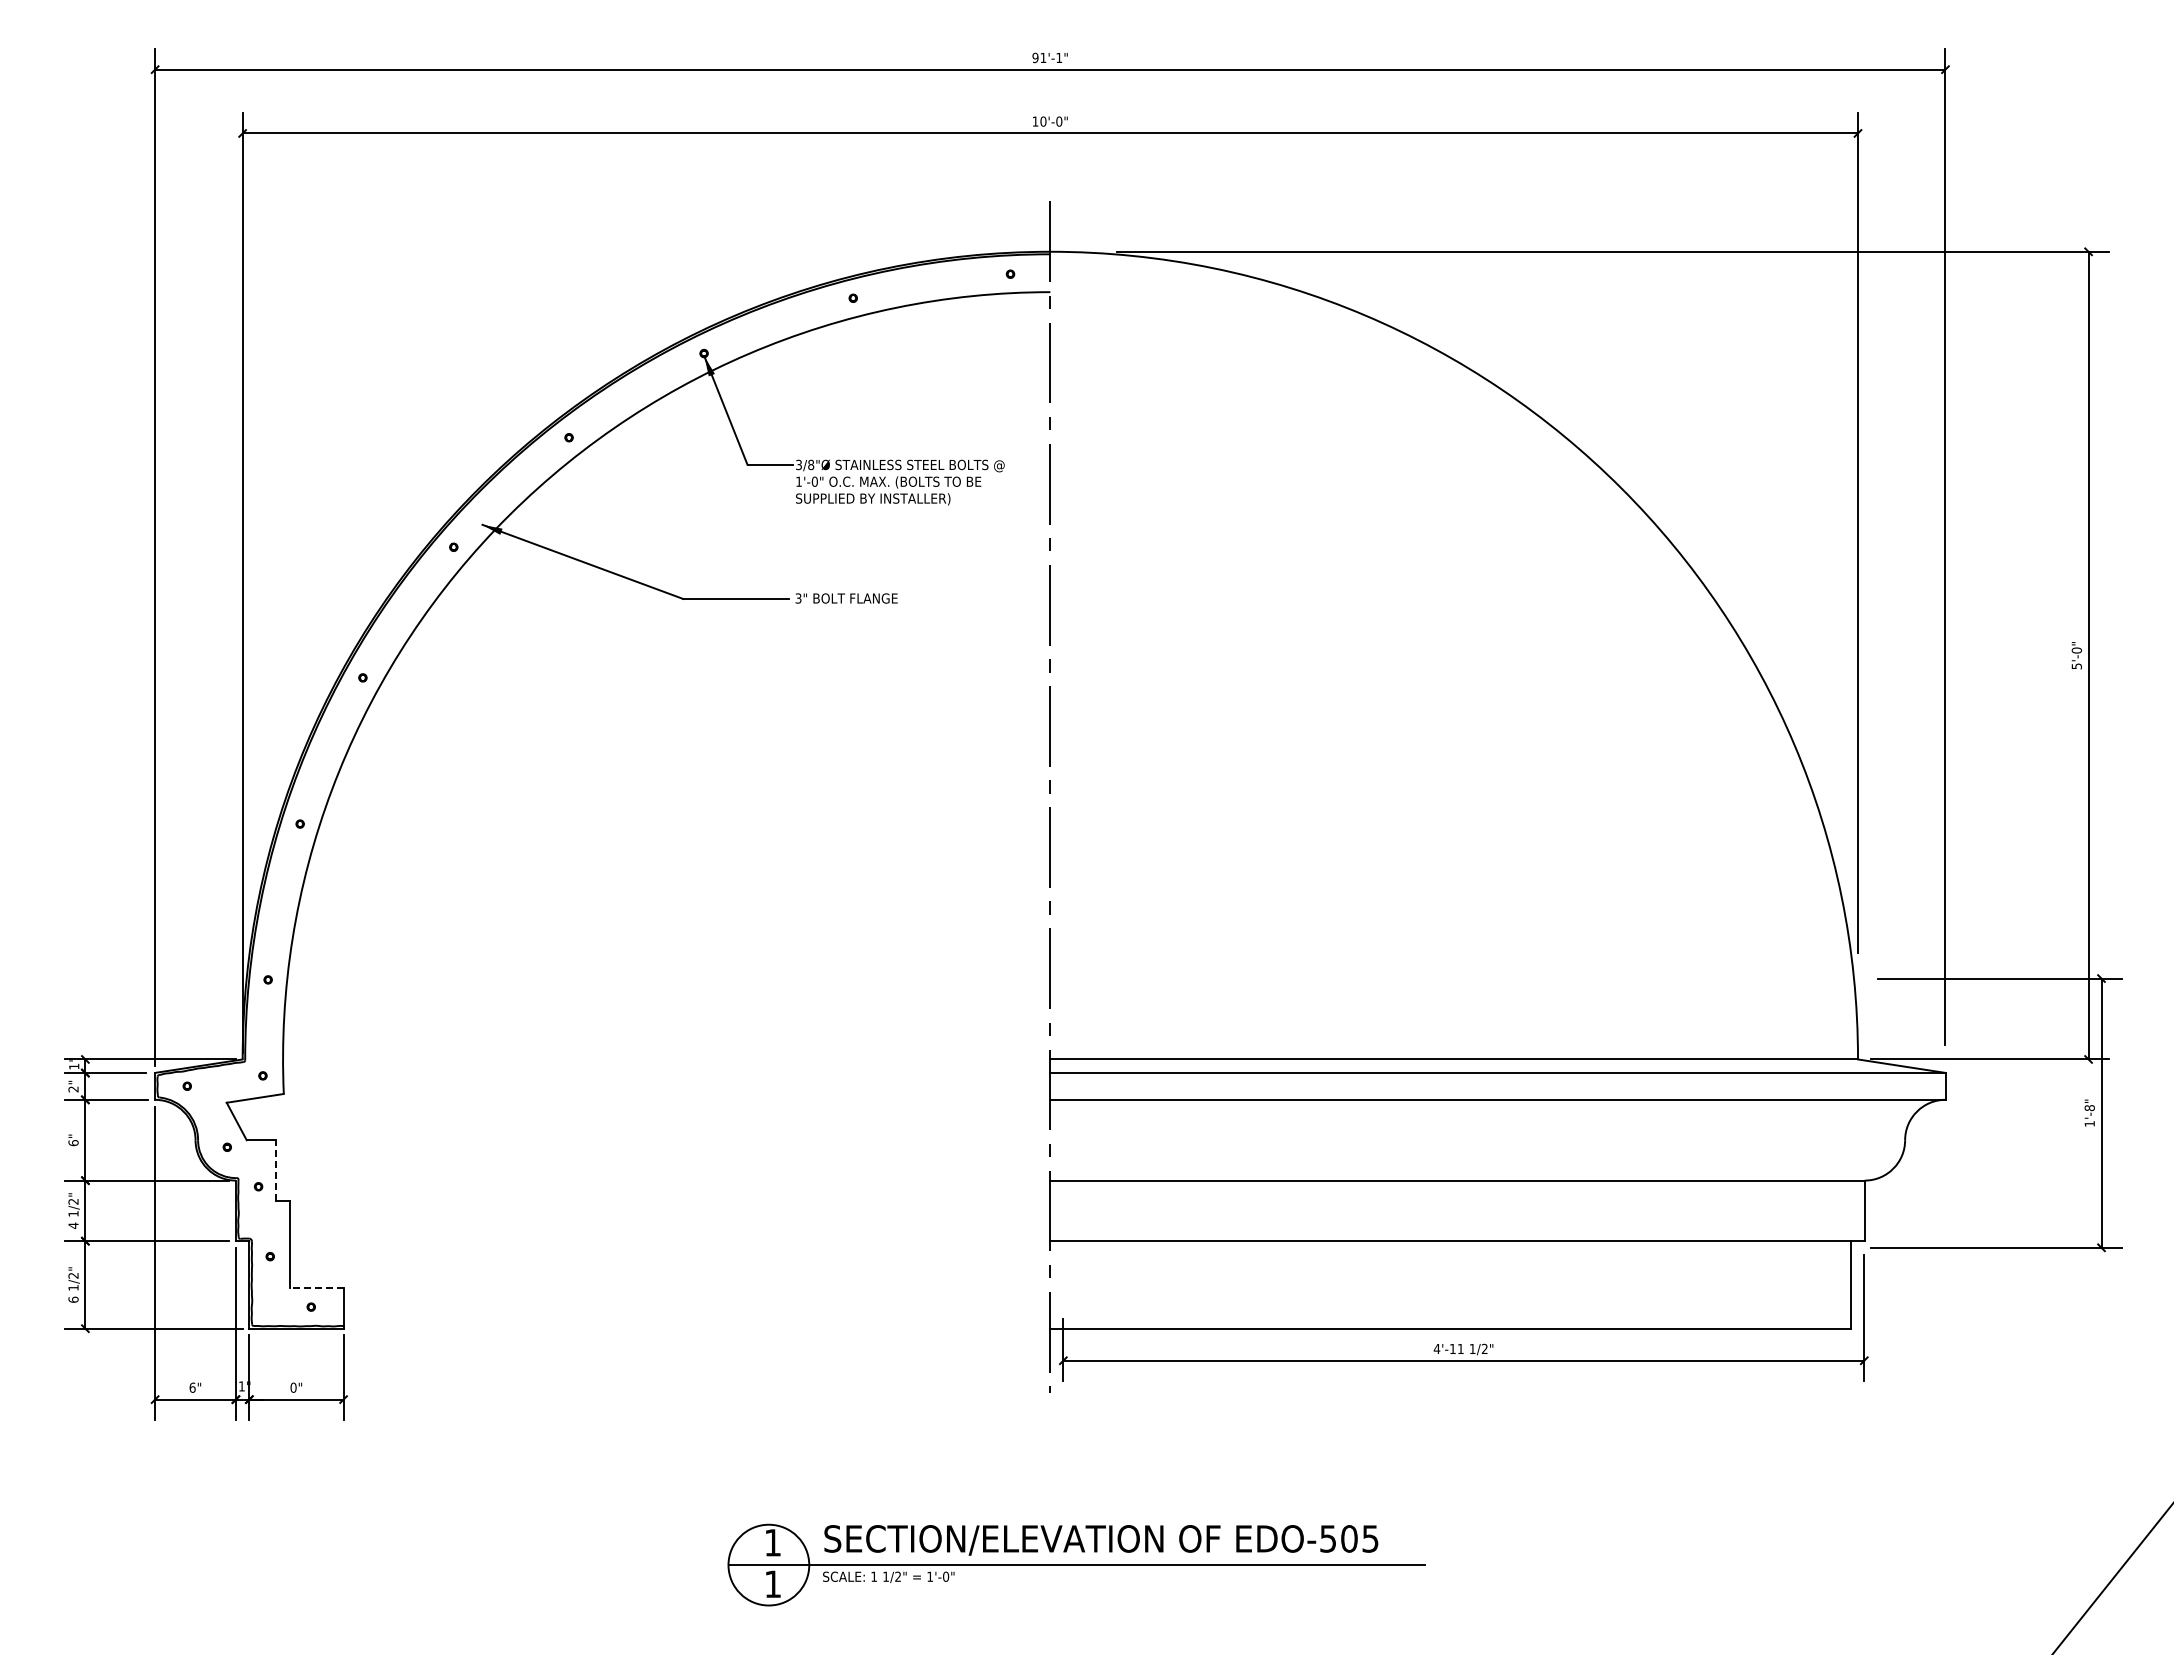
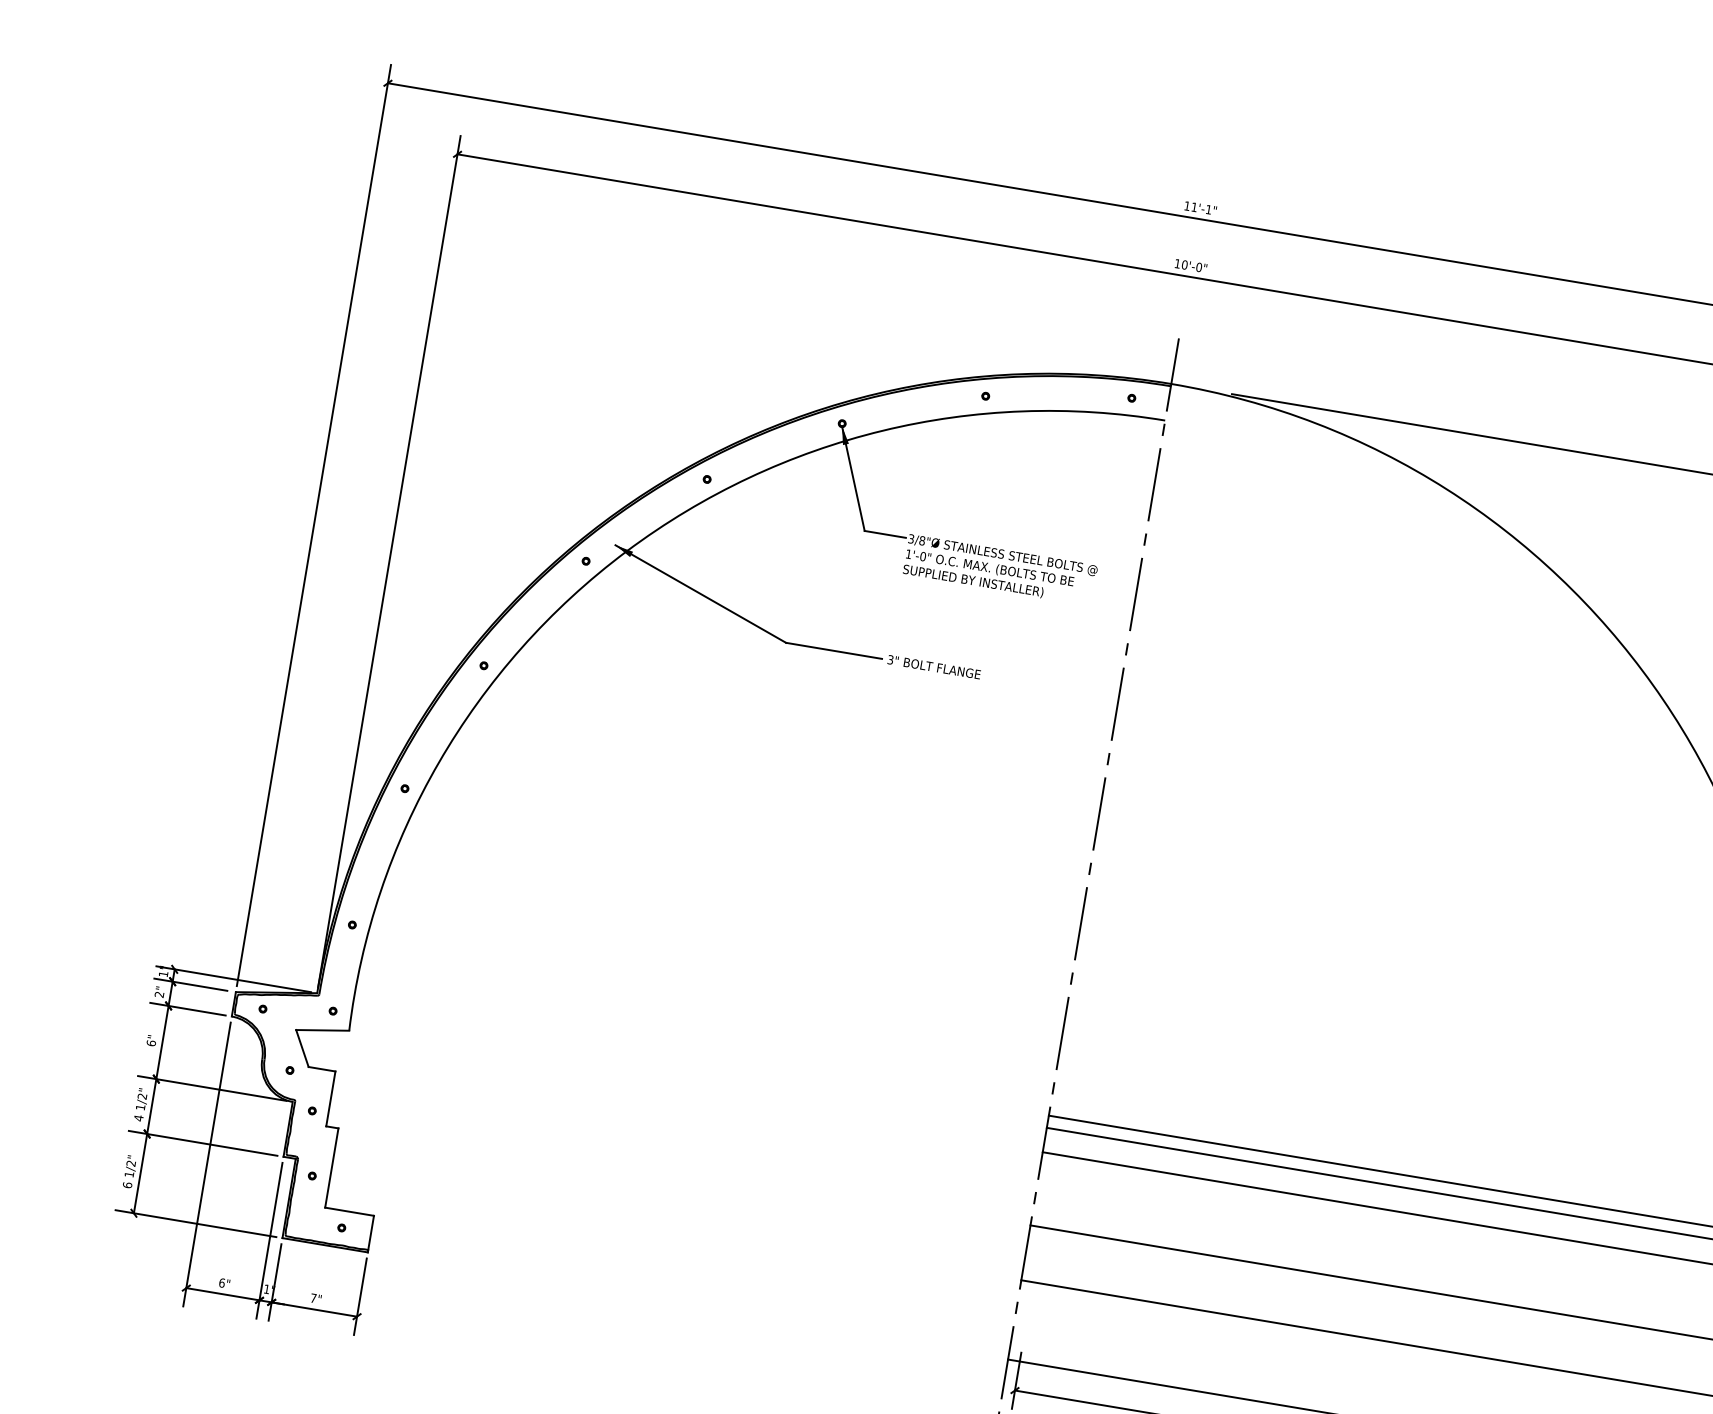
text: (1035, 57) -> (1187, 205), 91'-1" -> 11'-1"
line: (276, 1170) -> (331, 1098), dashed -> solid
line: (316, 1288) -> (349, 1211), dashed -> solid
text: (293, 1387) -> (313, 1298), 0" -> 7"

